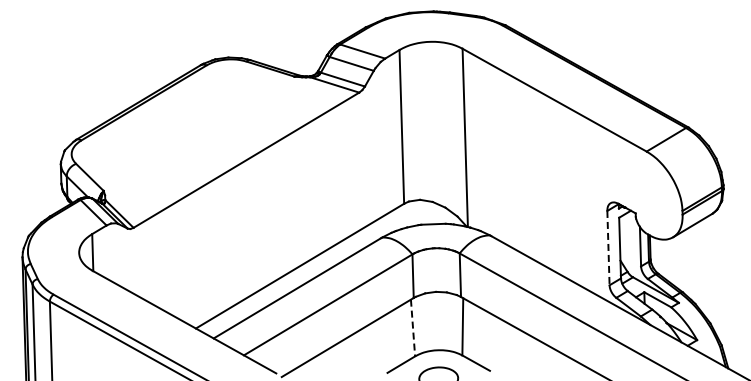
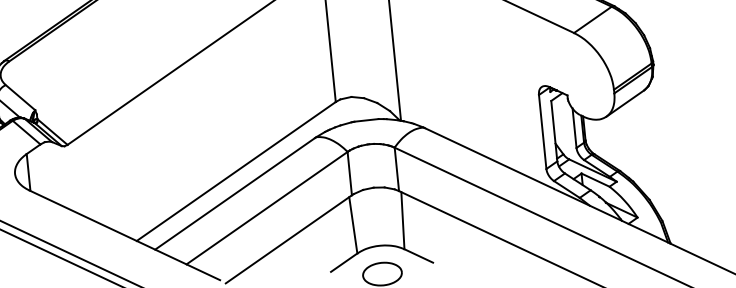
line: (608, 248) -> (542, 132), dashed -> solid
line: (413, 328) -> (353, 225), dashed -> solid

